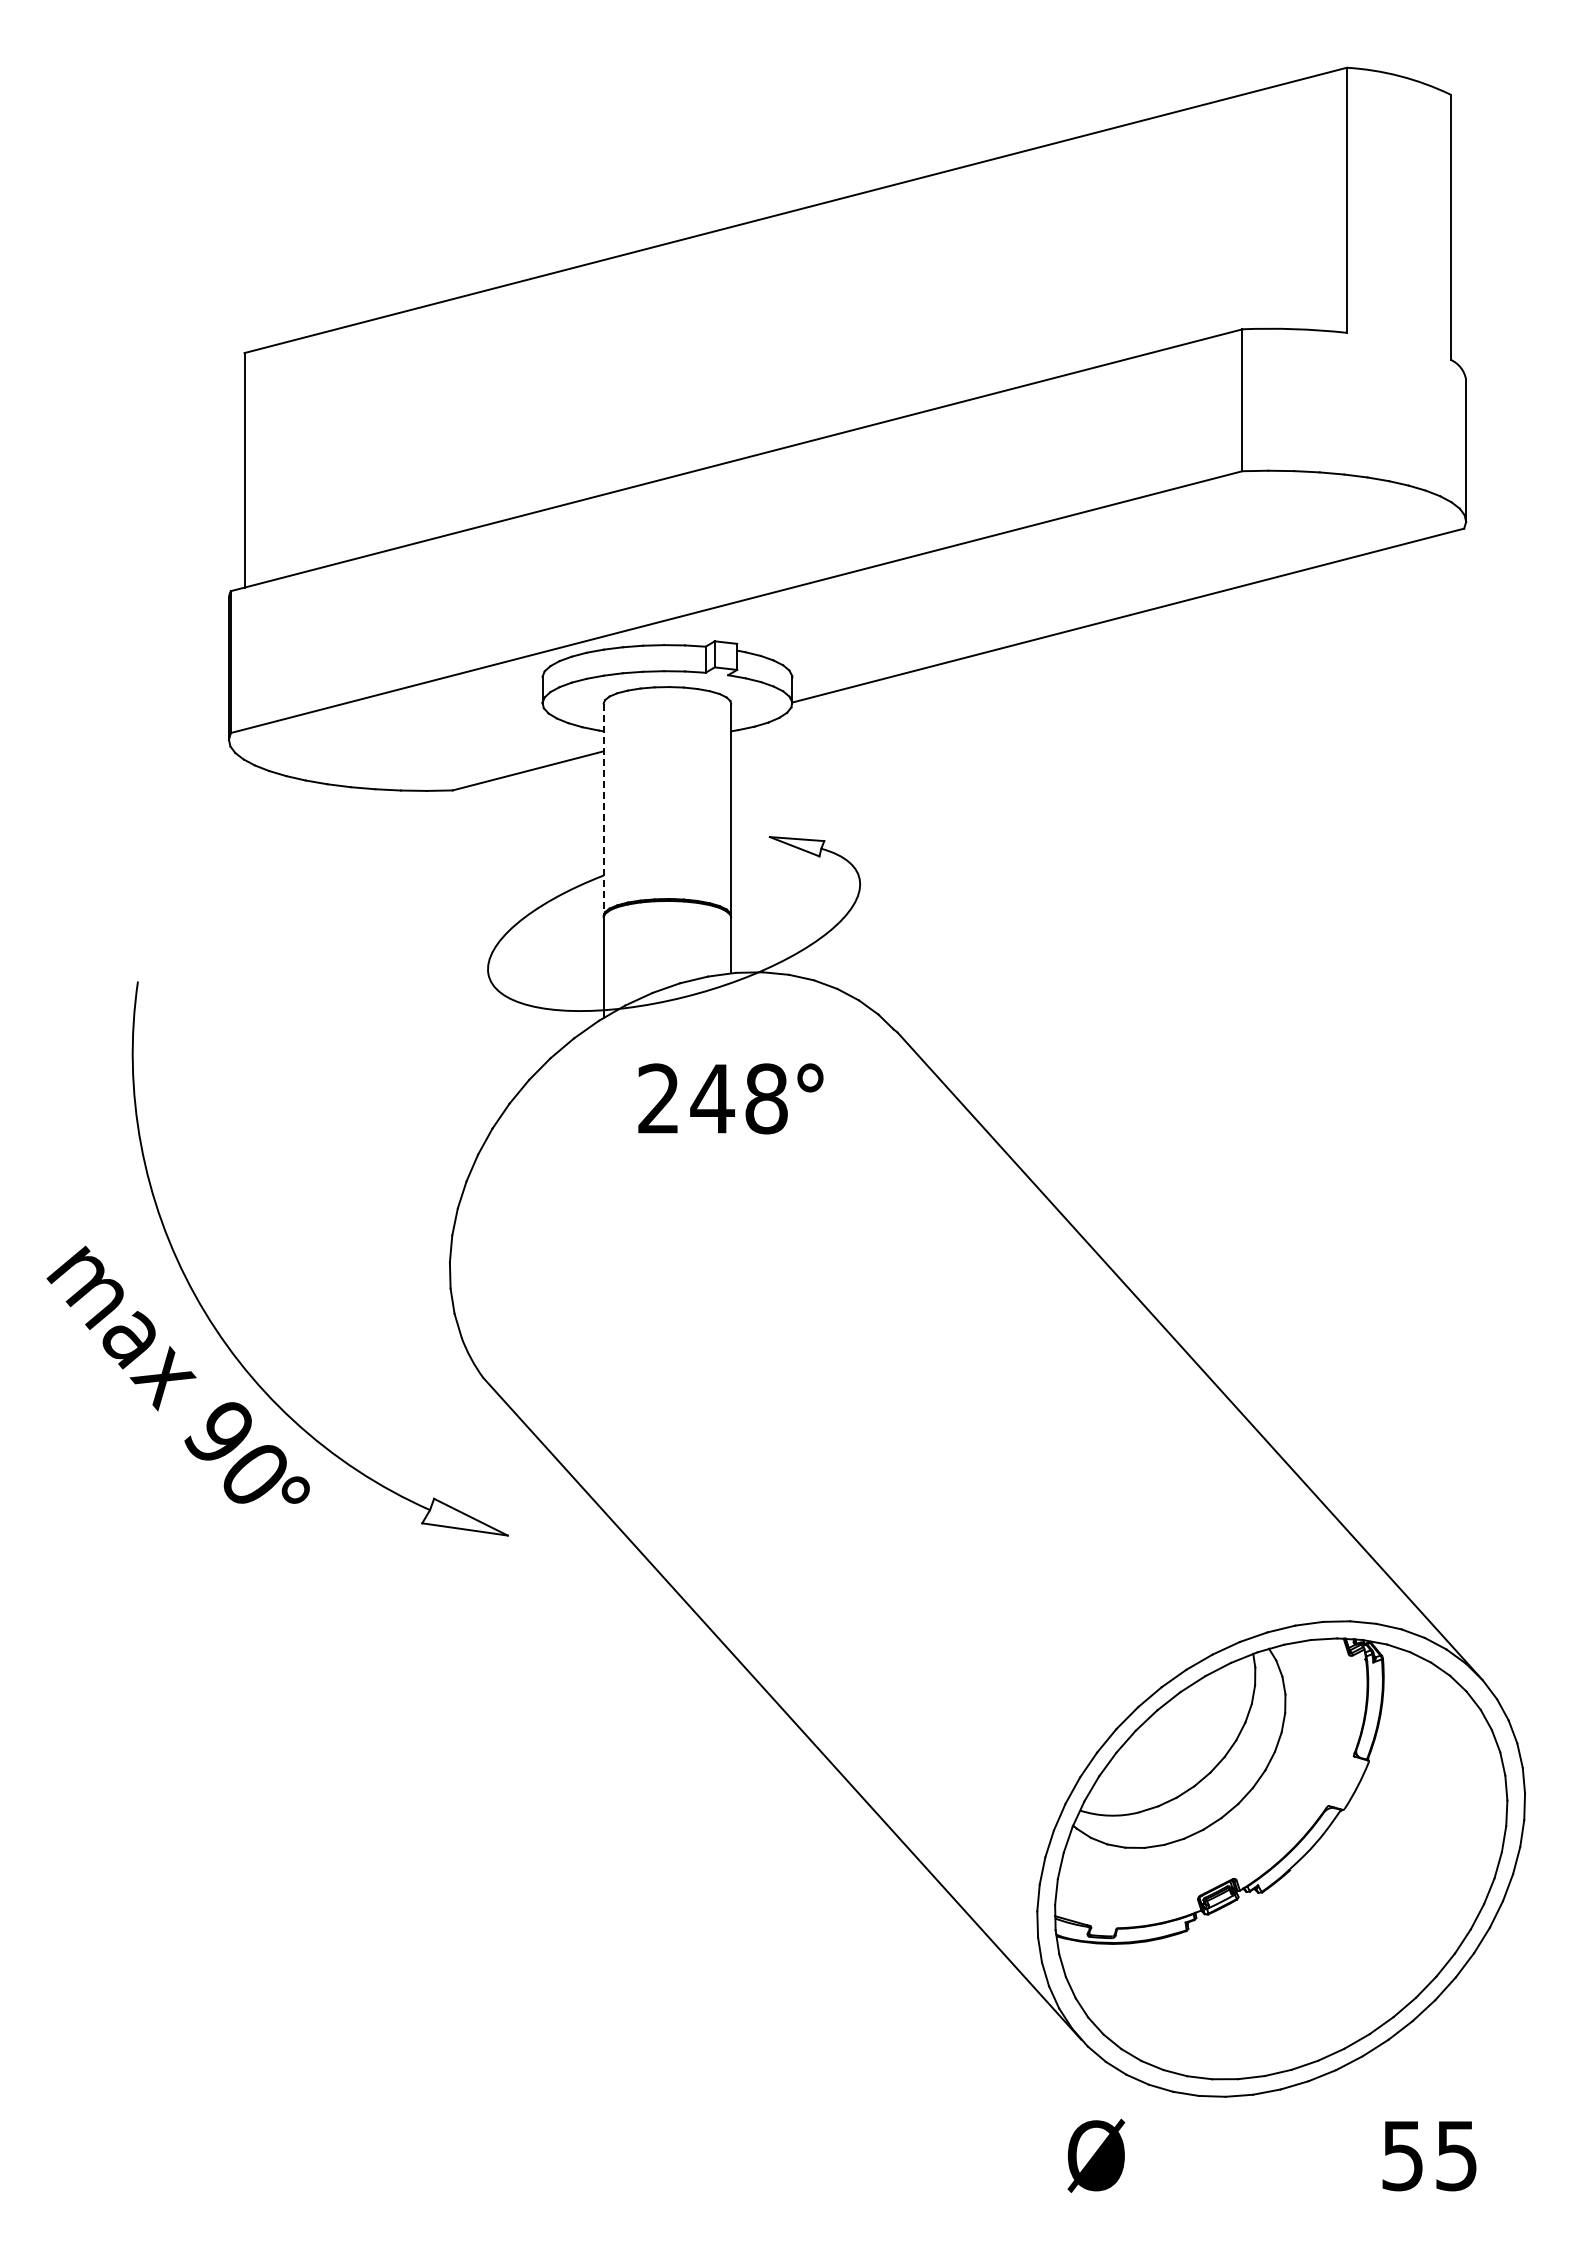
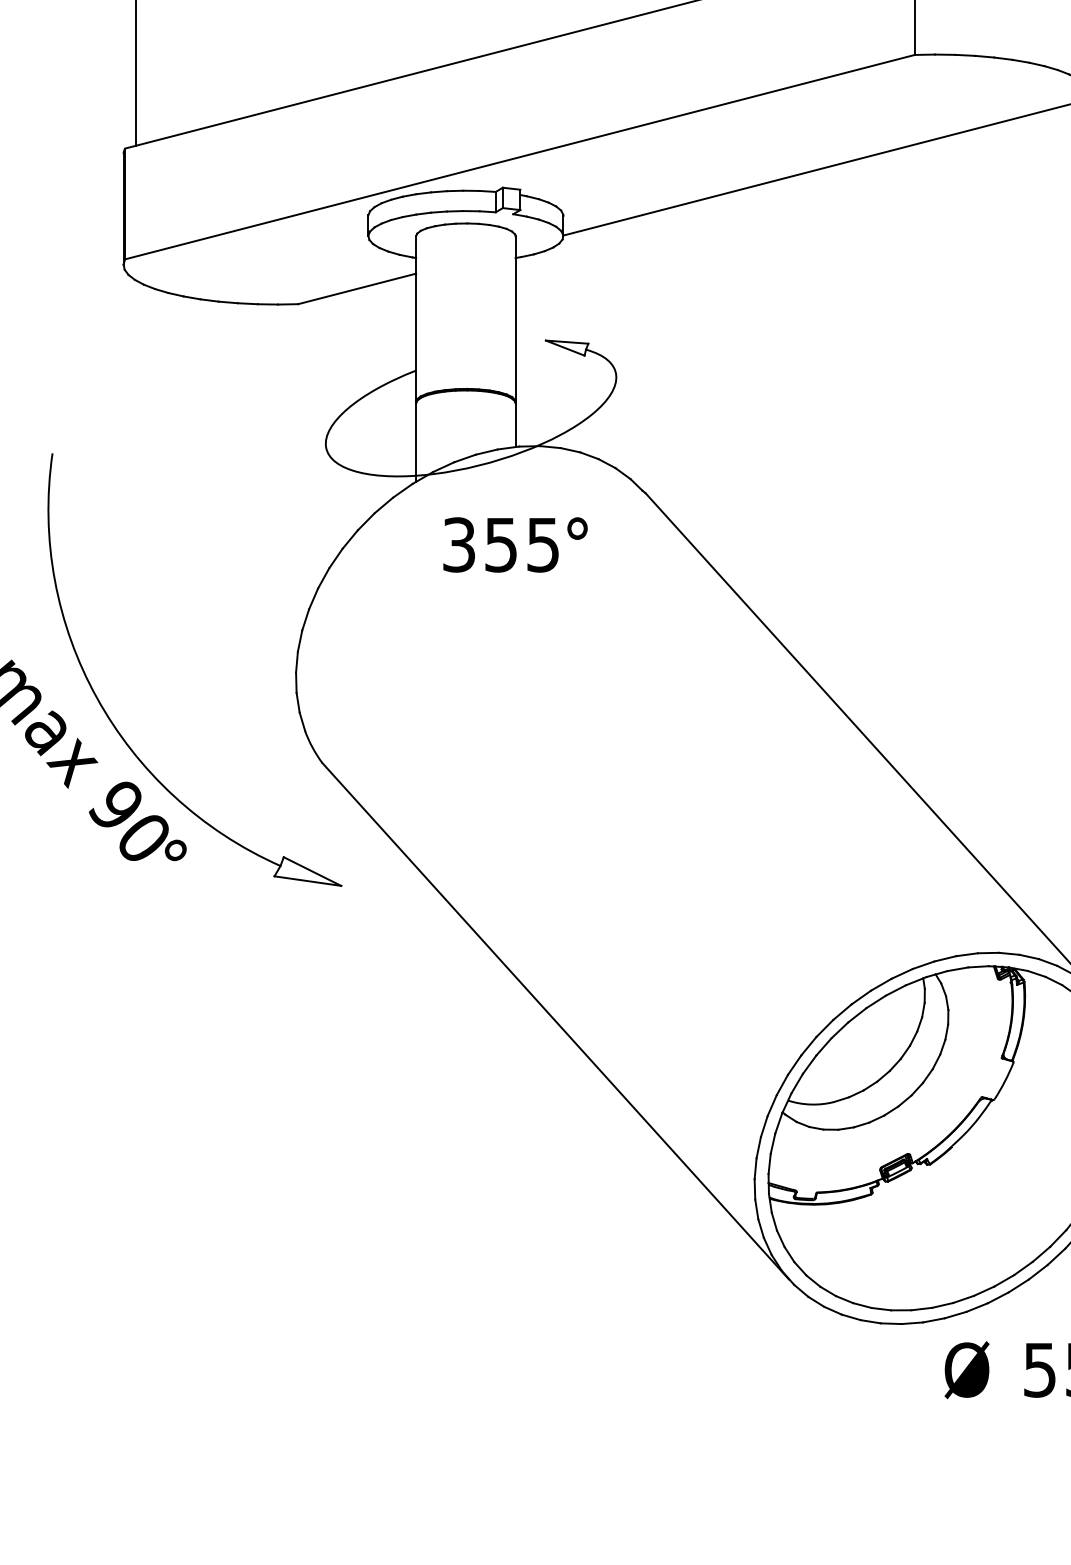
line: (603, 809) -> (415, 319), dashed -> solid
text: (712, 1098) -> (501, 544), 248 -> 355
text: (1096, 2155) -> (967, 1369), moved

